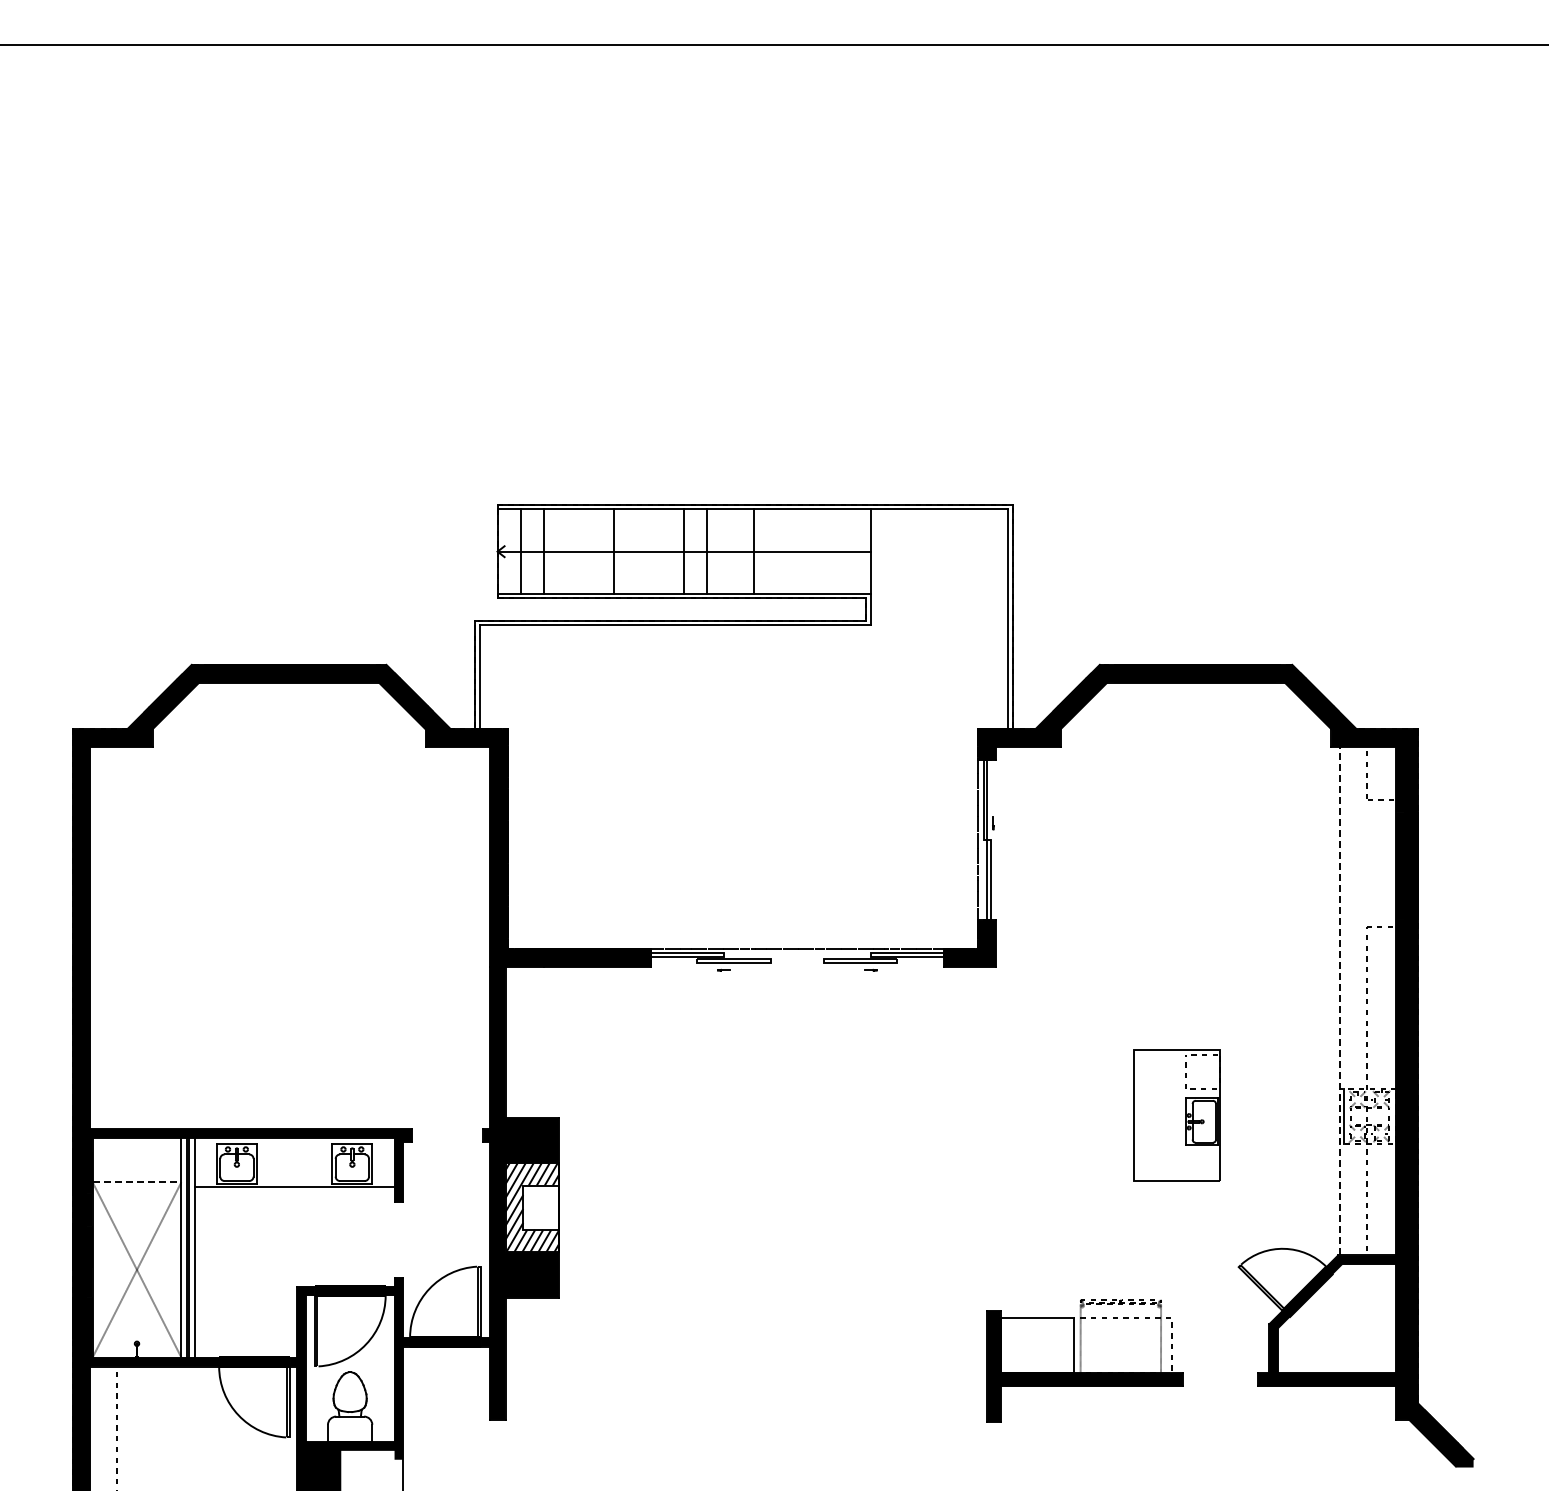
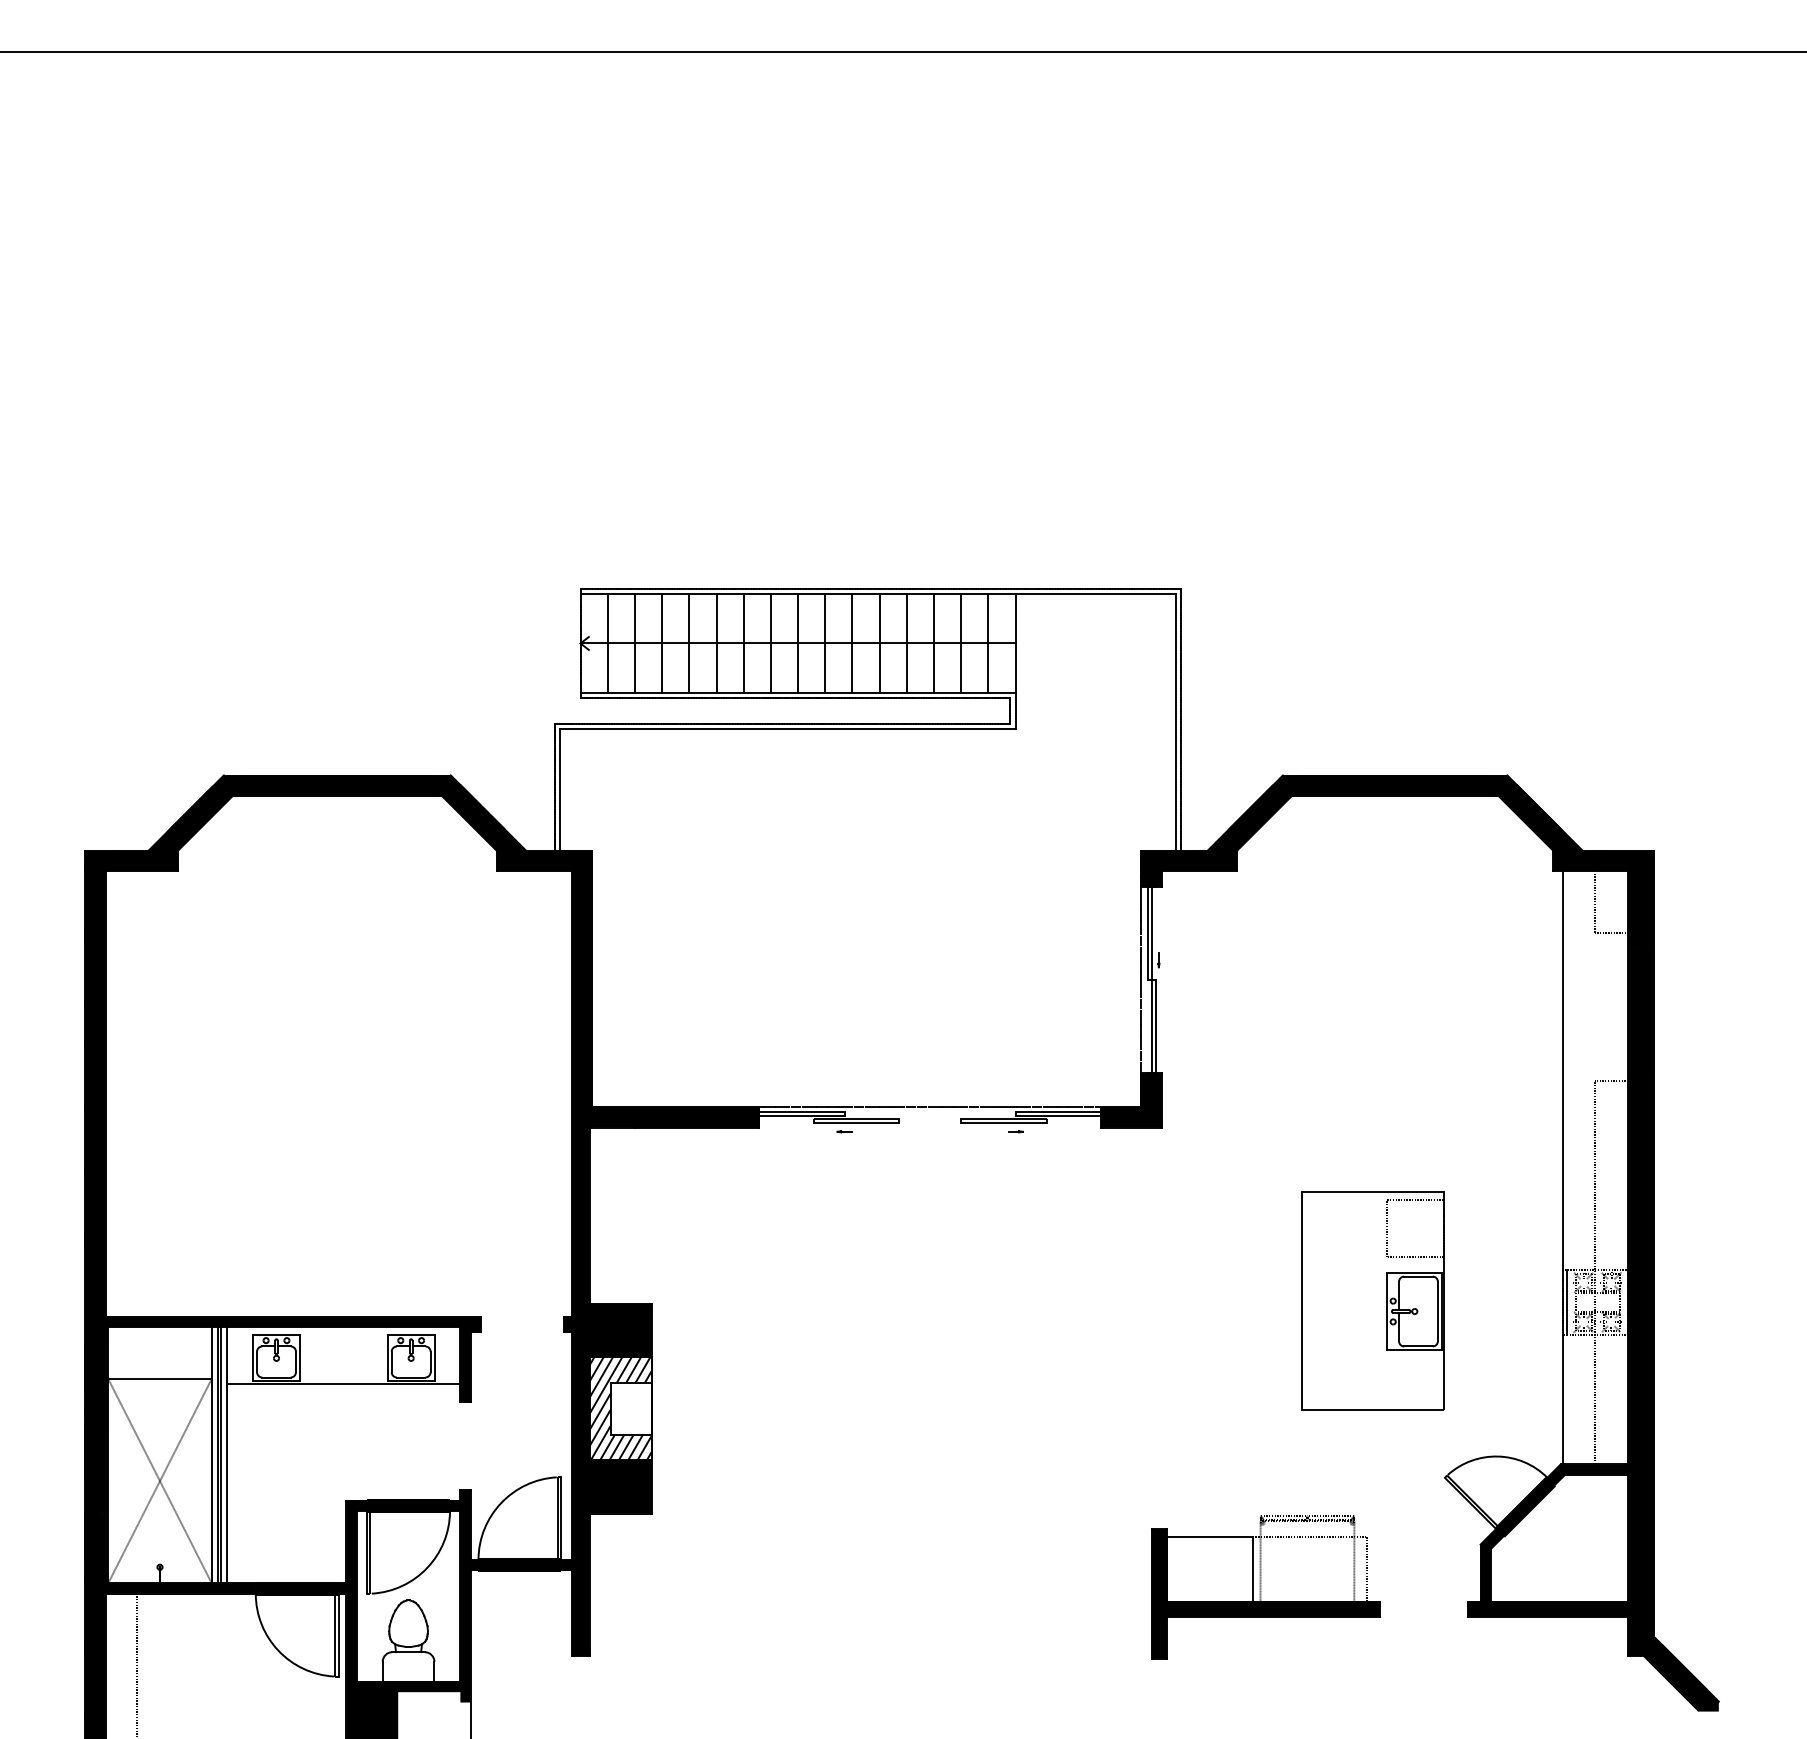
line: (567, 551) -> (662, 643), added
line: (590, 551) -> (688, 643), added
line: (637, 551) -> (743, 643), added
line: (660, 551) -> (770, 643), added
line: (730, 551) -> (852, 643), added
line: (777, 551) -> (906, 643), added
line: (800, 551) -> (933, 643), added
line: (823, 551) -> (960, 643), added
line: (847, 551) -> (988, 643), added
line: (1340, 1000) -> (1563, 1166), dashed -> solid
part: (1176, 1115) -> (1372, 1301), size x1.43
line: (137, 1182) -> (160, 1379), dashed -> solid

